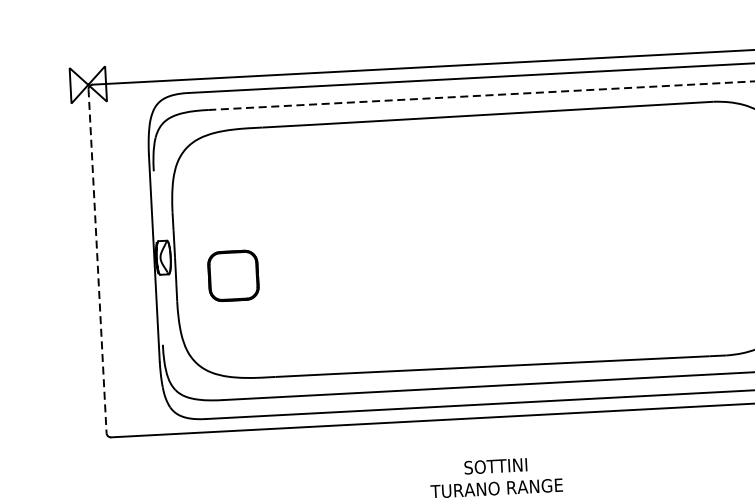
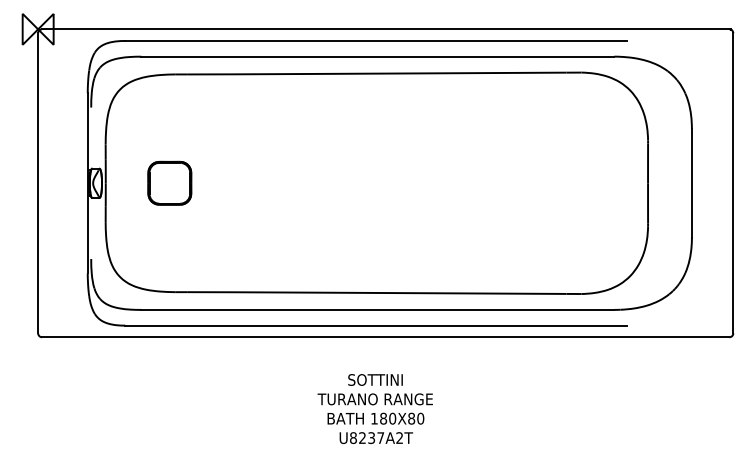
line: (479, 95) -> (378, 56), dashed -> solid
line: (97, 261) -> (38, 183), dashed -> solid
part: (233, 275) -> (169, 182), moved

